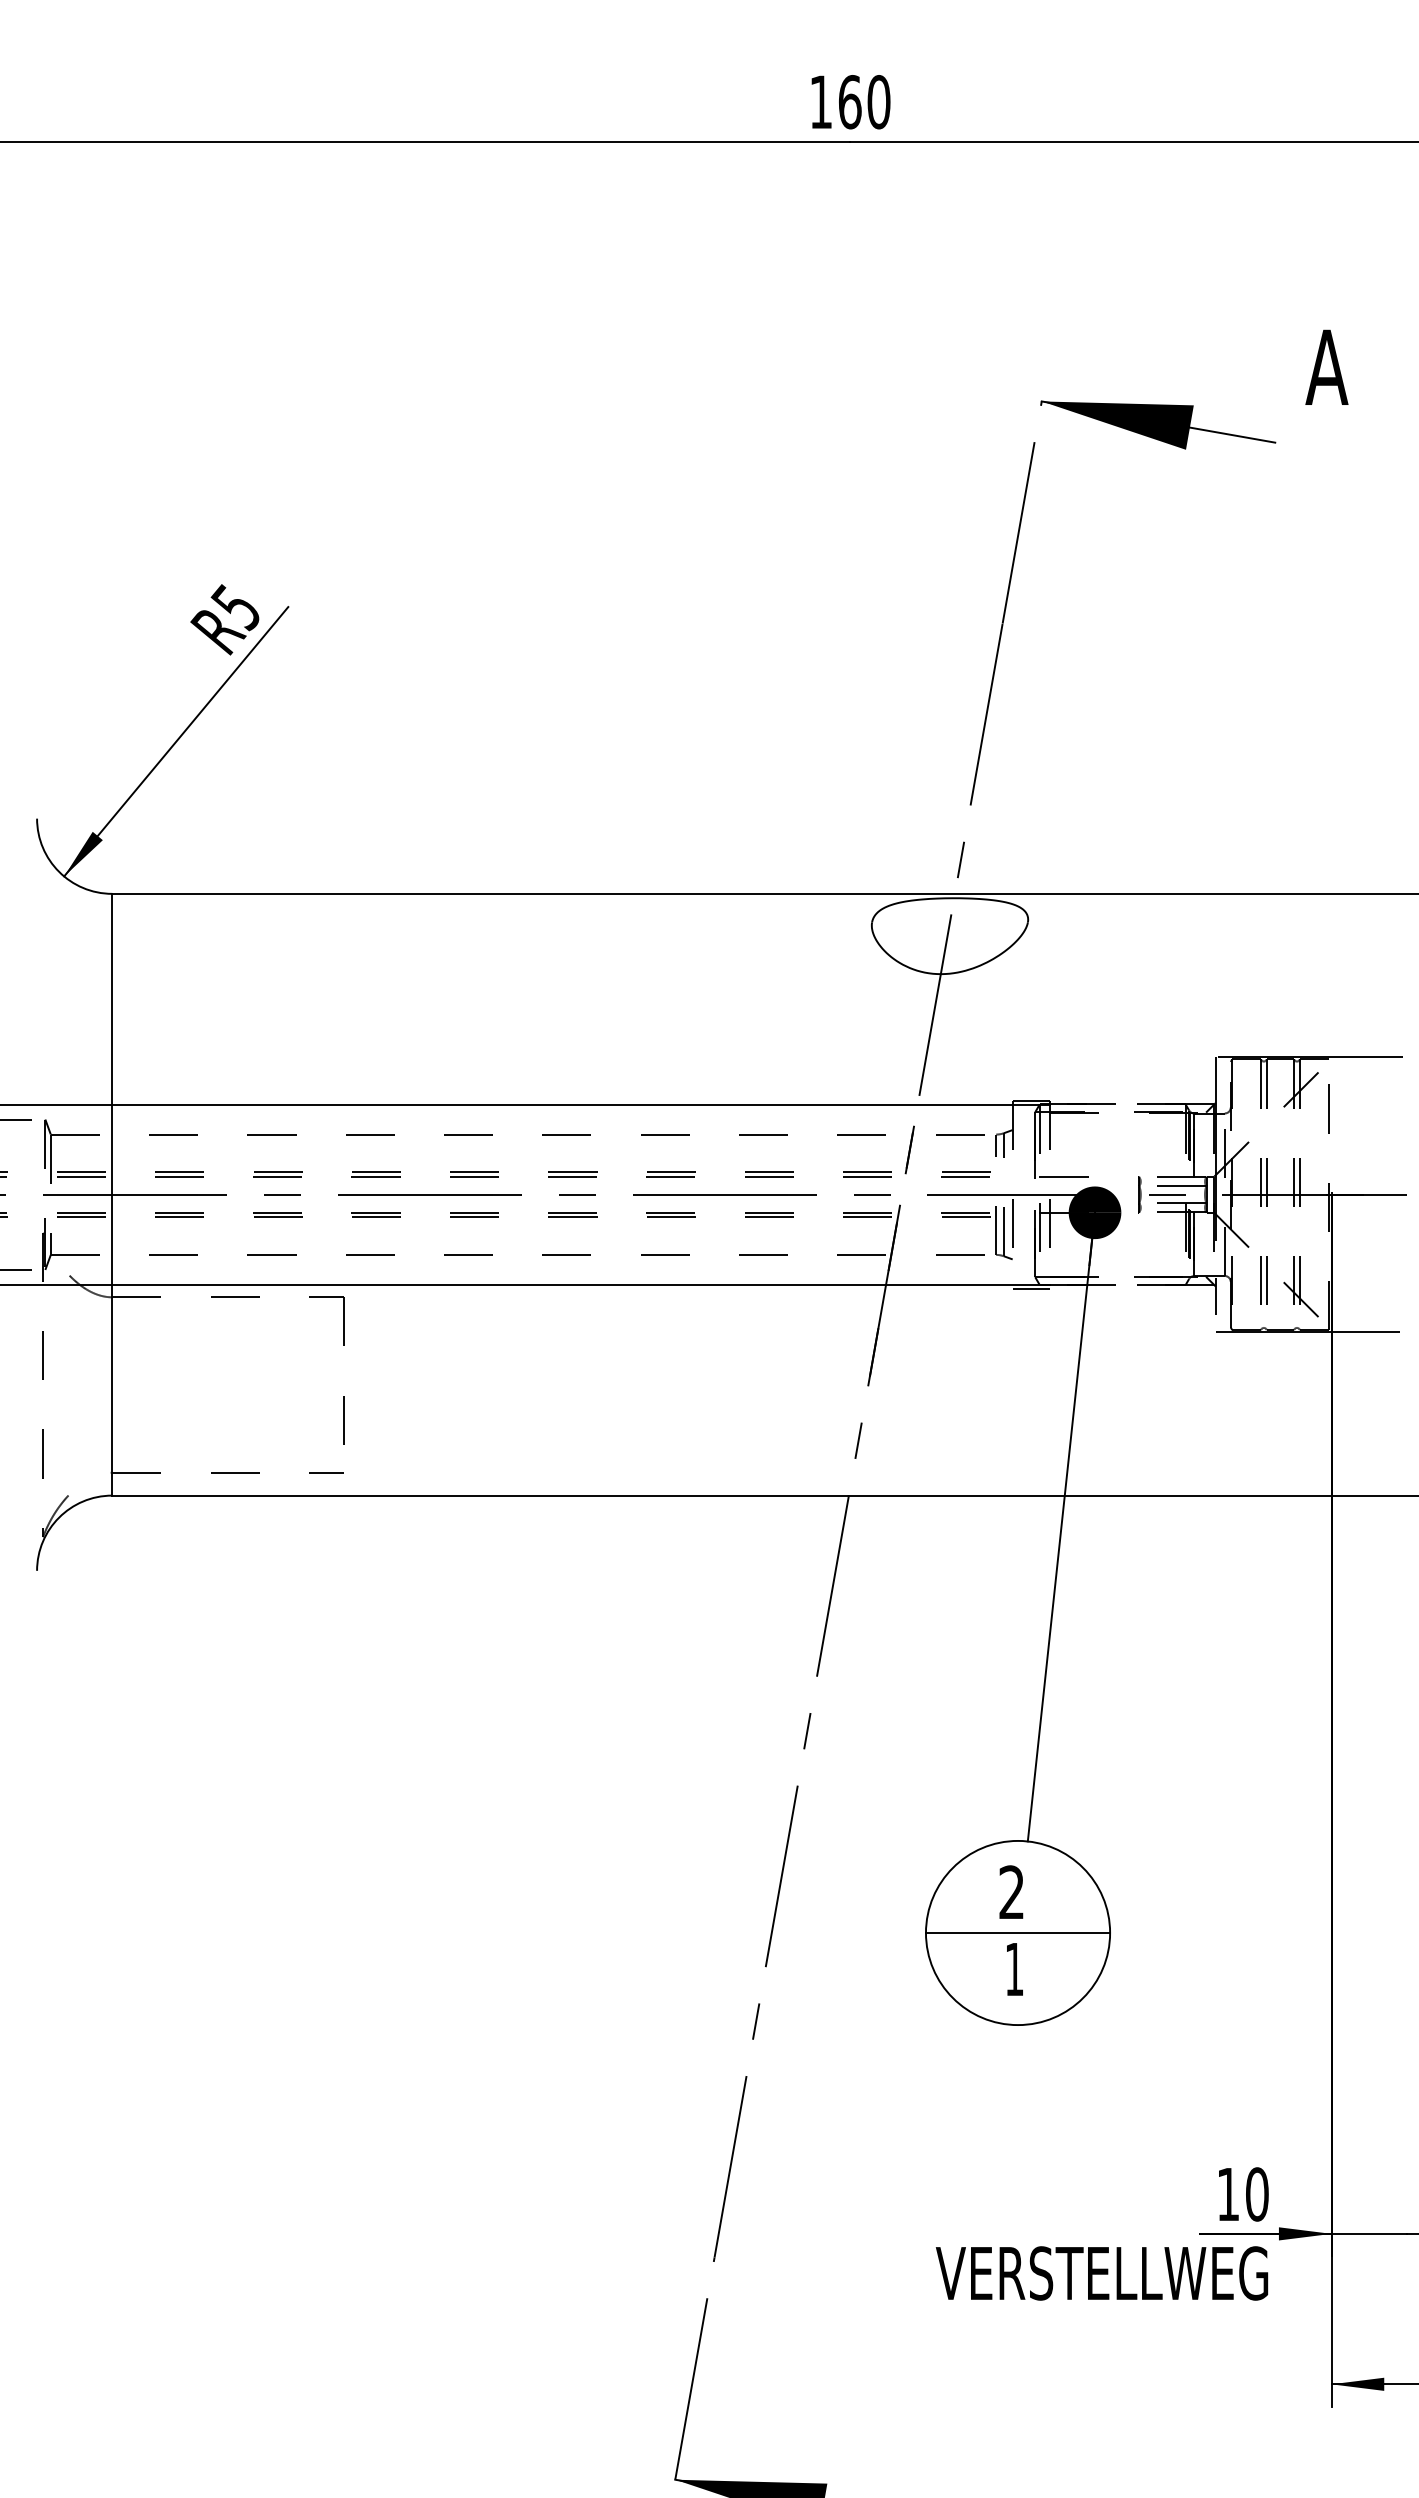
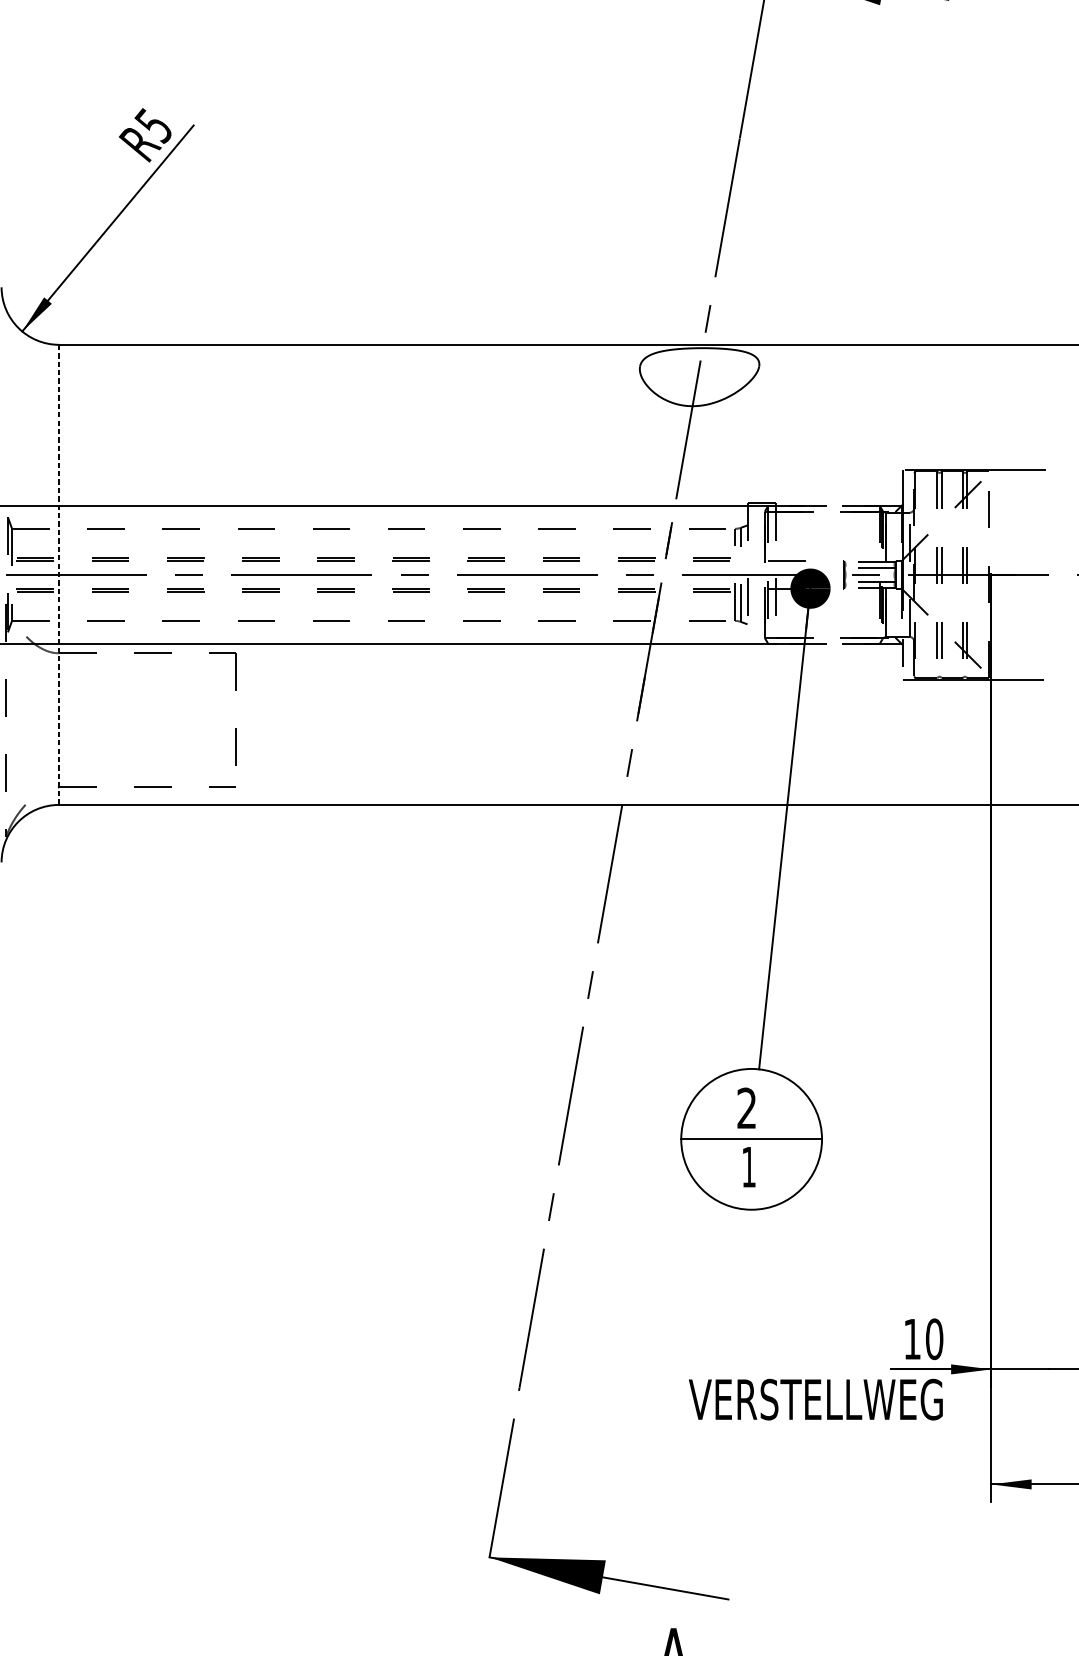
line: (112, 1194) -> (59, 574), solid -> dashed
line: (1031, 1288) -> (761, 646), removed

